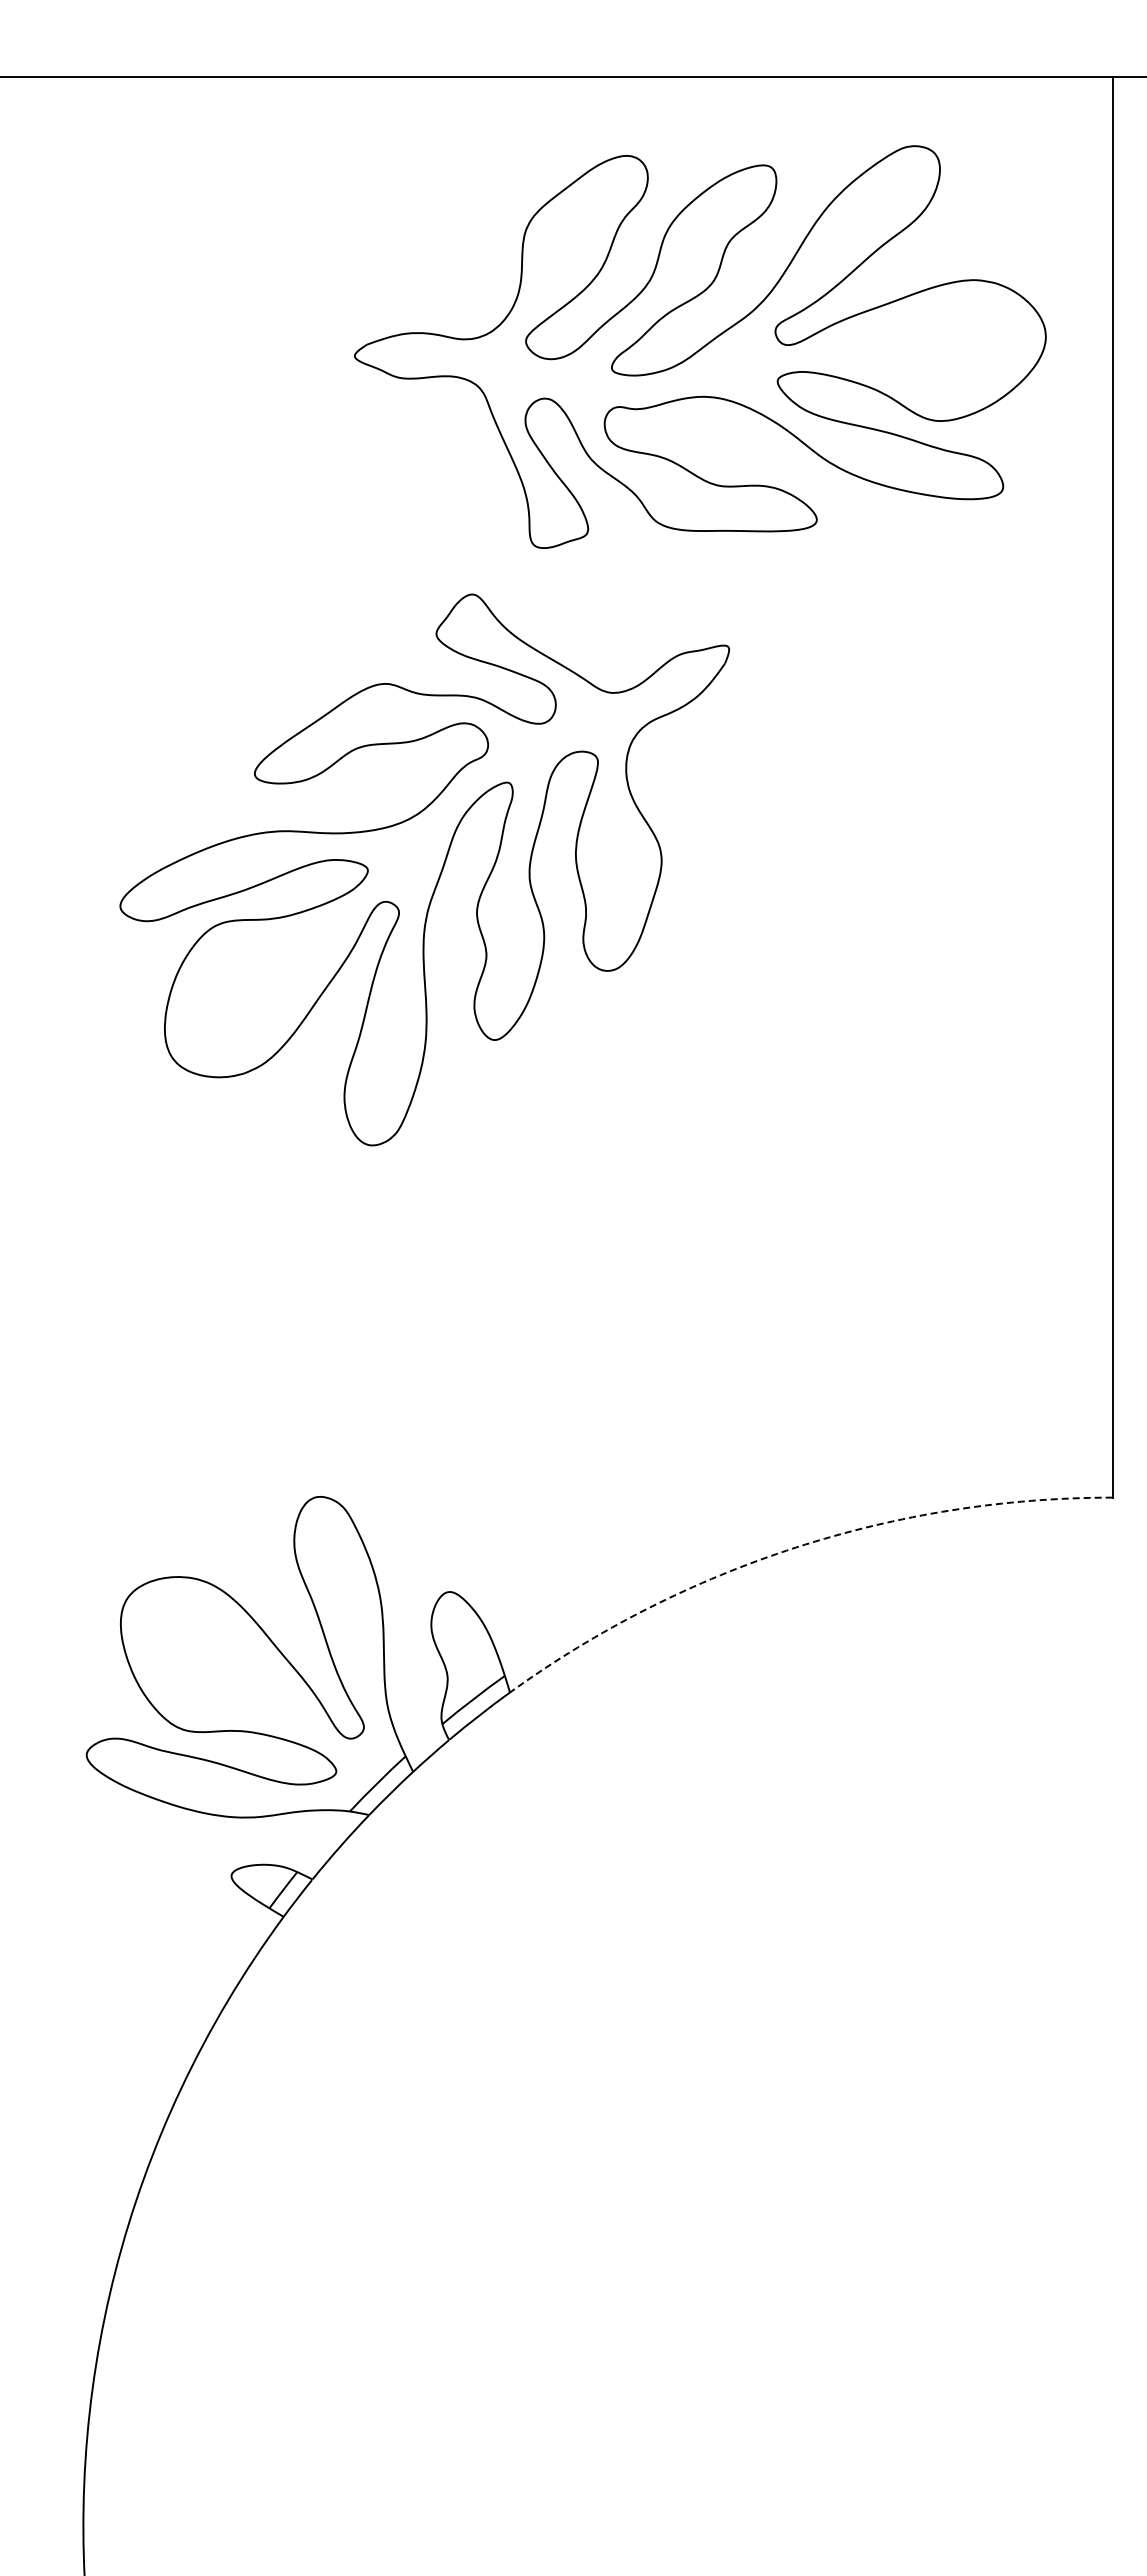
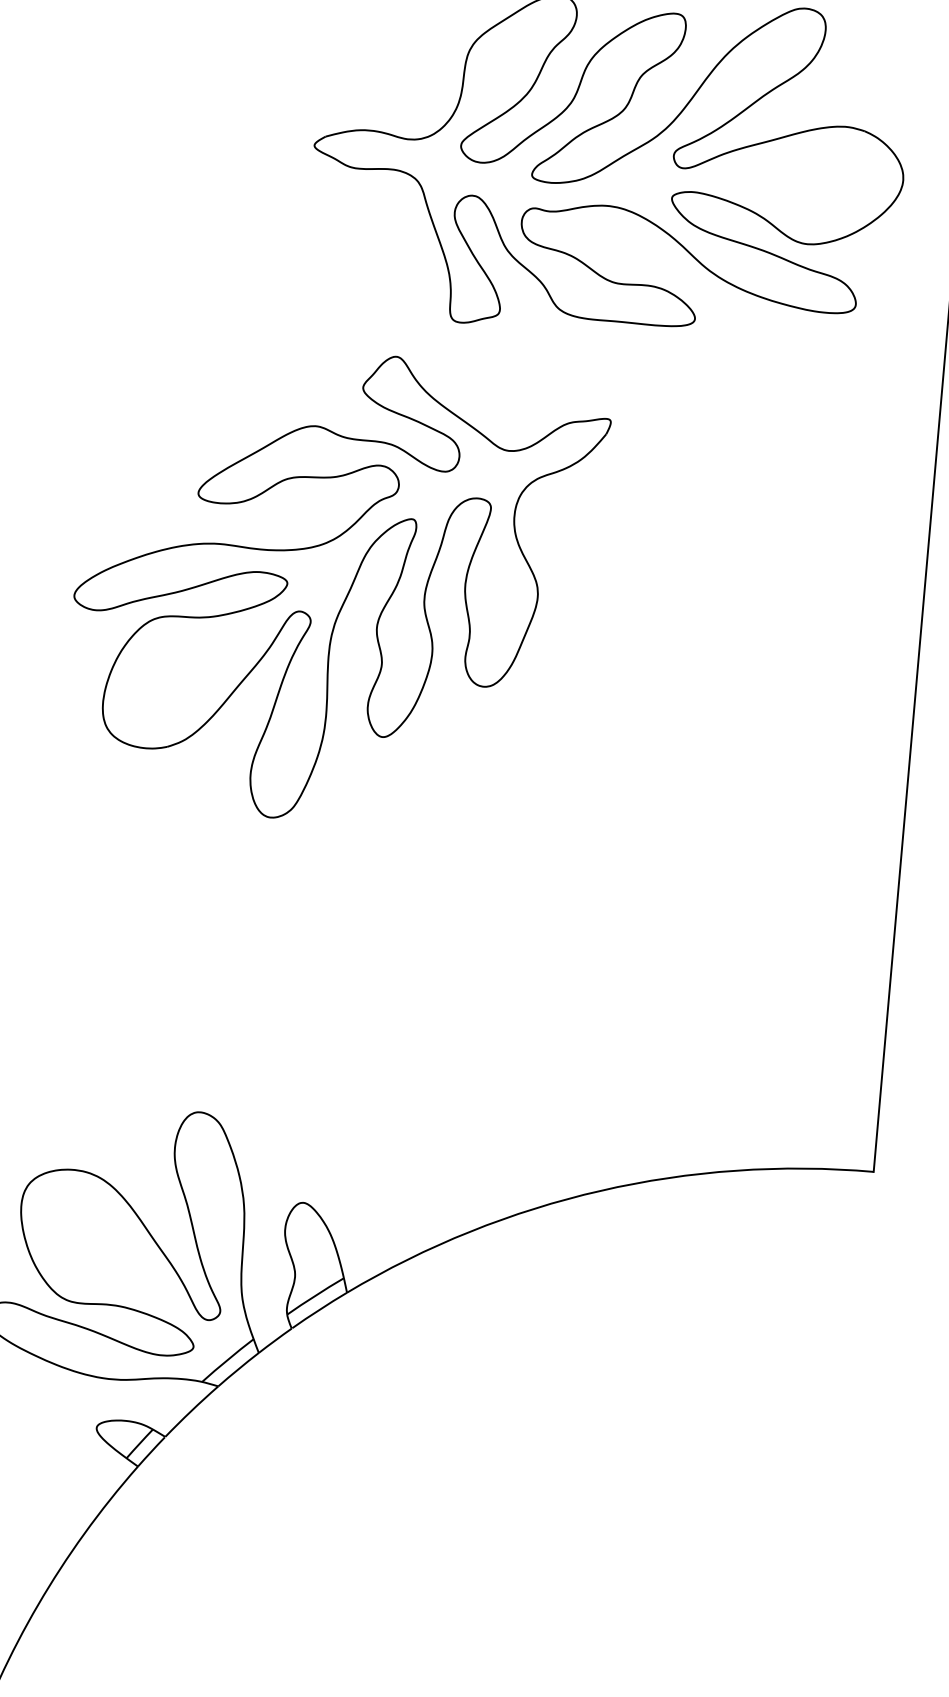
arc: (795, 1547) -> (600, 1190), dashed -> solid

